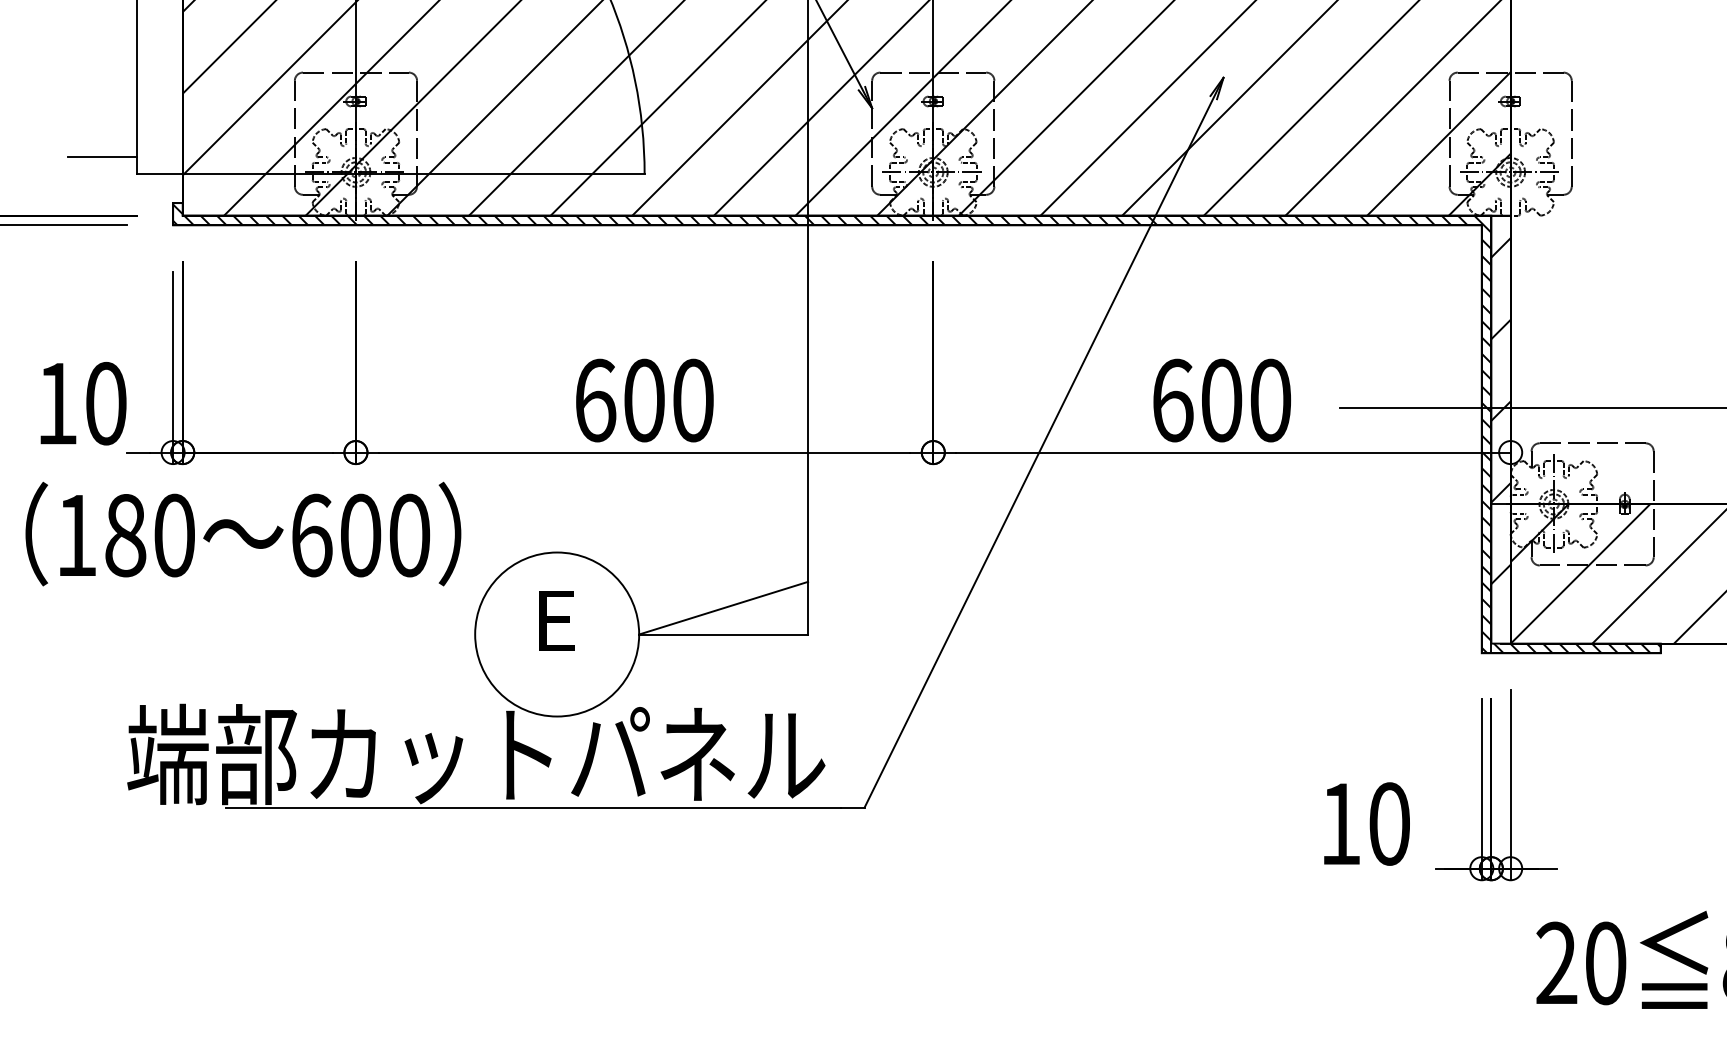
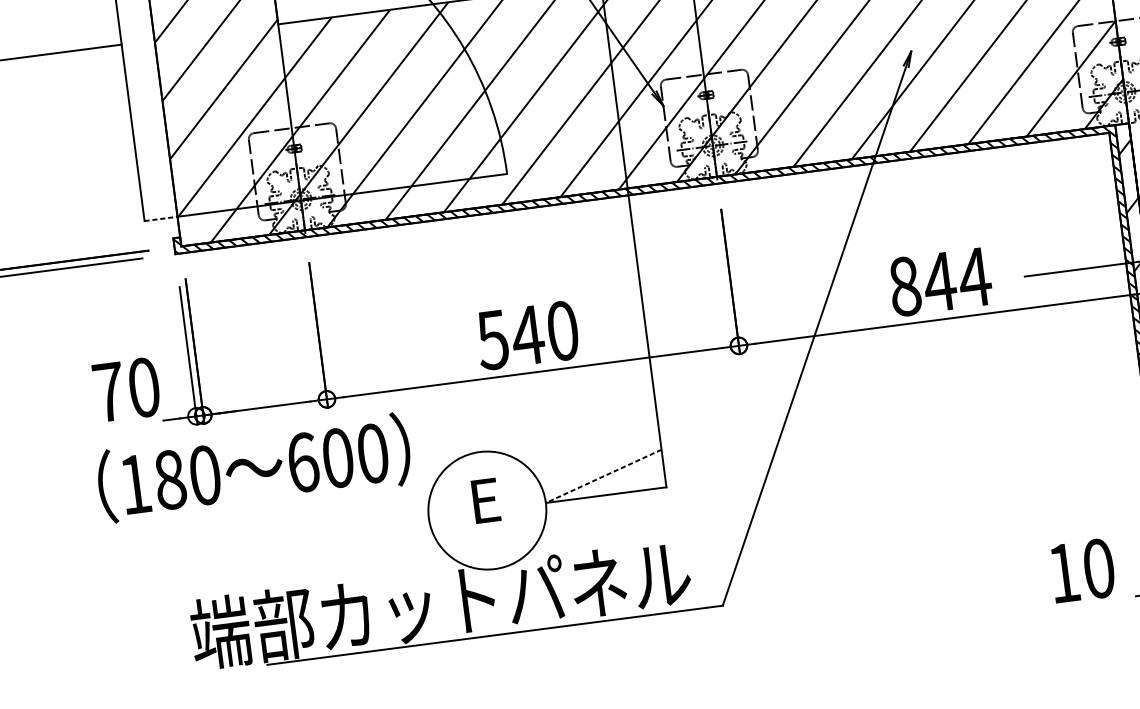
line: (102, 156) -> (118, 211), removed
line: (160, 174) -> (161, 219), solid -> dashed
text: (619, 400) -> (510, 337), 600 -> 540
text: (1222, 400) -> (940, 281), 600 -> 844
text: (57, 403) -> (109, 392), 10 -> 70
line: (723, 608) -> (603, 476), solid -> dashed

